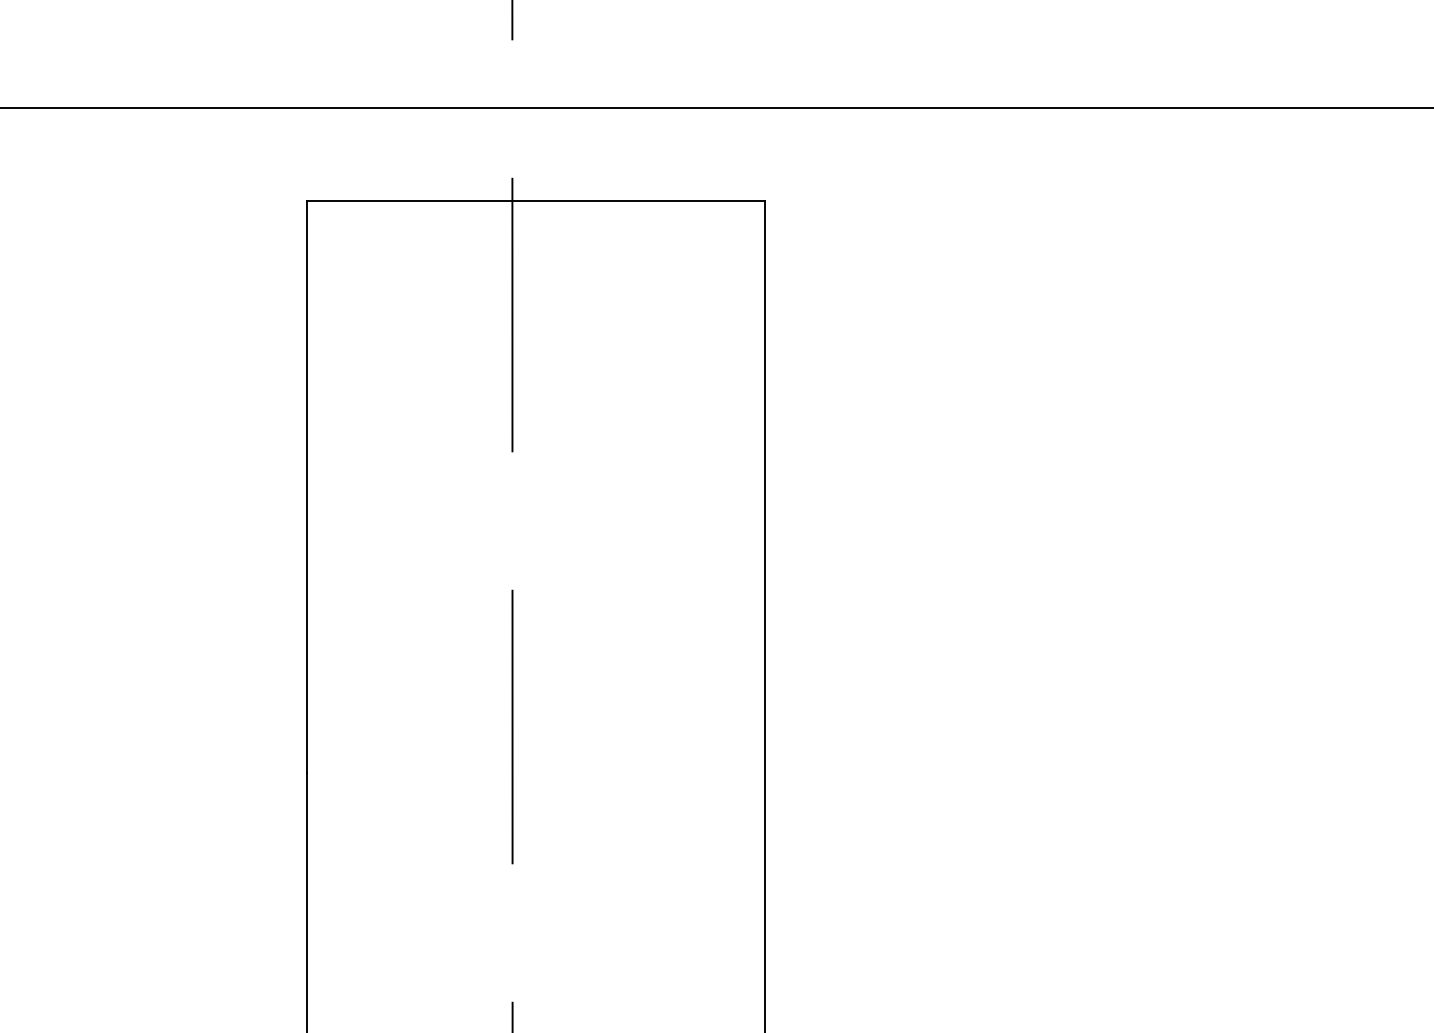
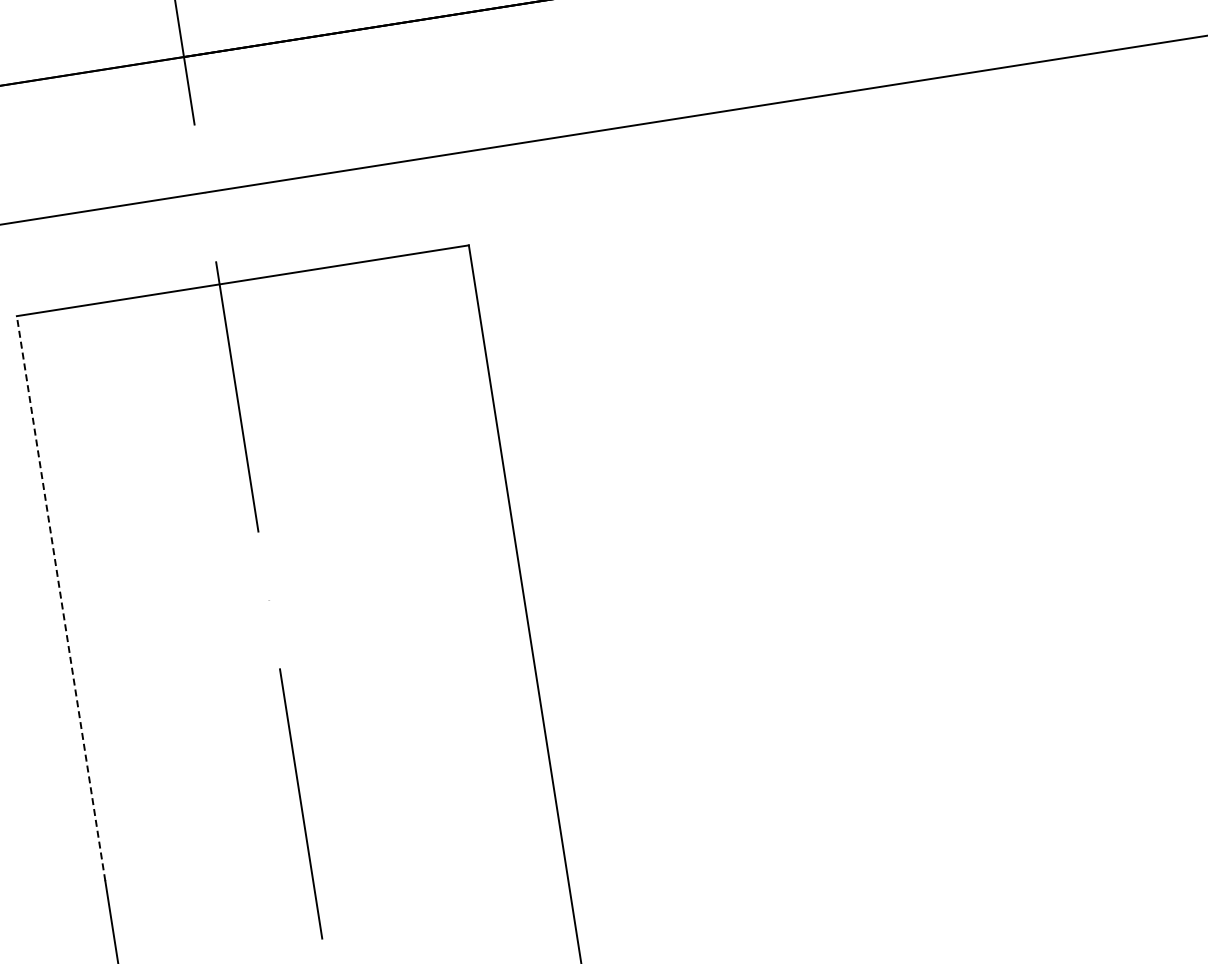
line: (307, 487) -> (61, 599), solid -> dashed

